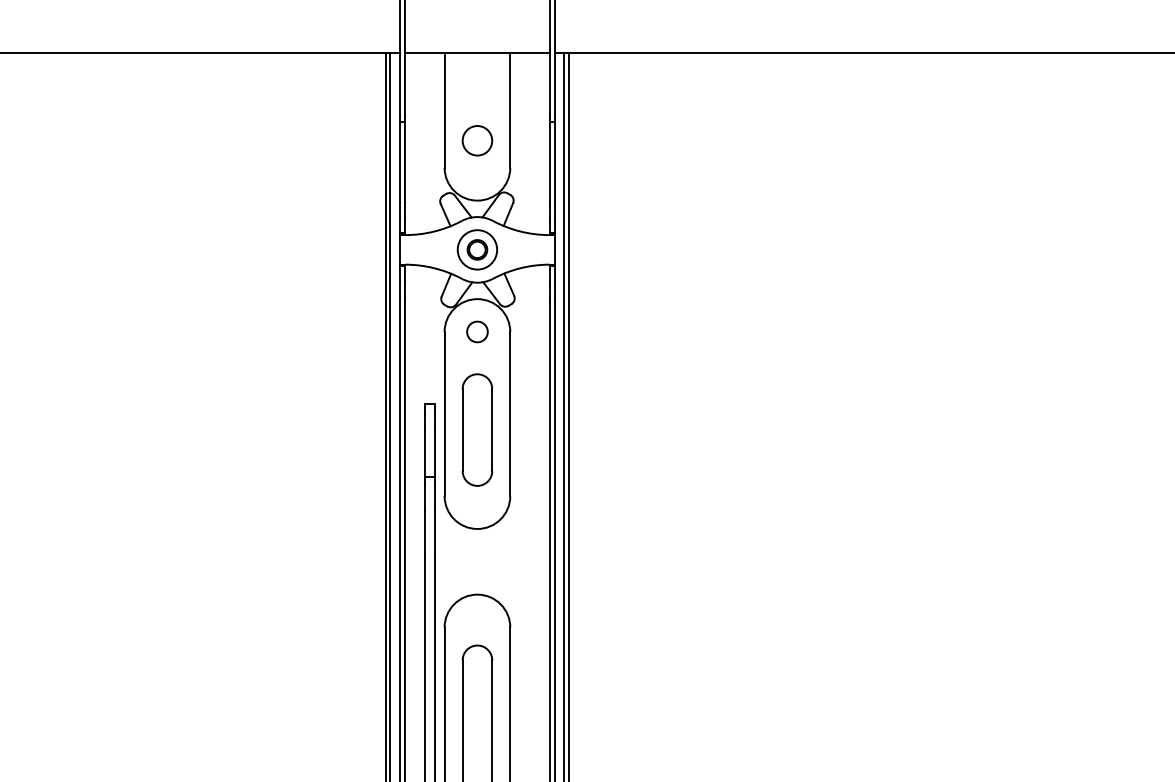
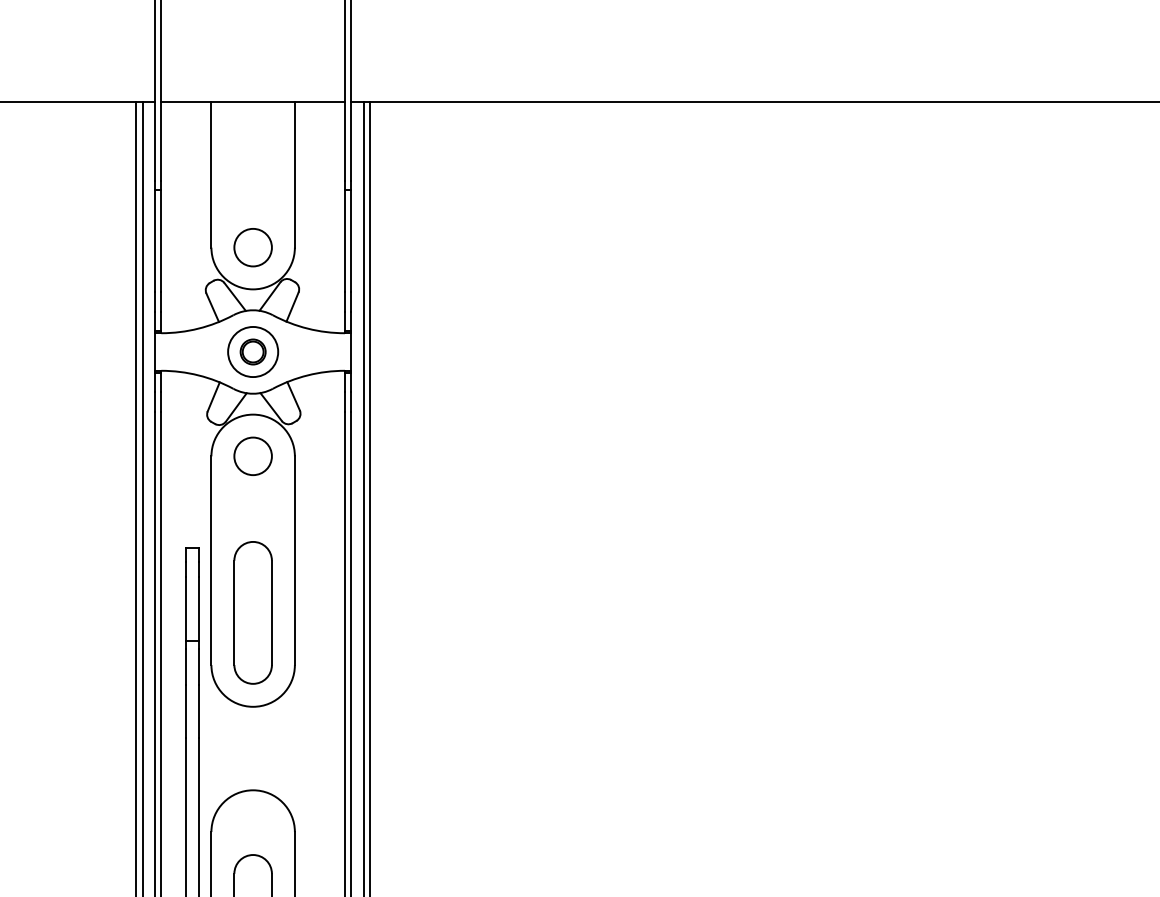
circle: (477, 140) -> (253, 247), moved
circle: (477, 331) -> (253, 455), size x1.43
part: (477, 429) -> (253, 612), moved

